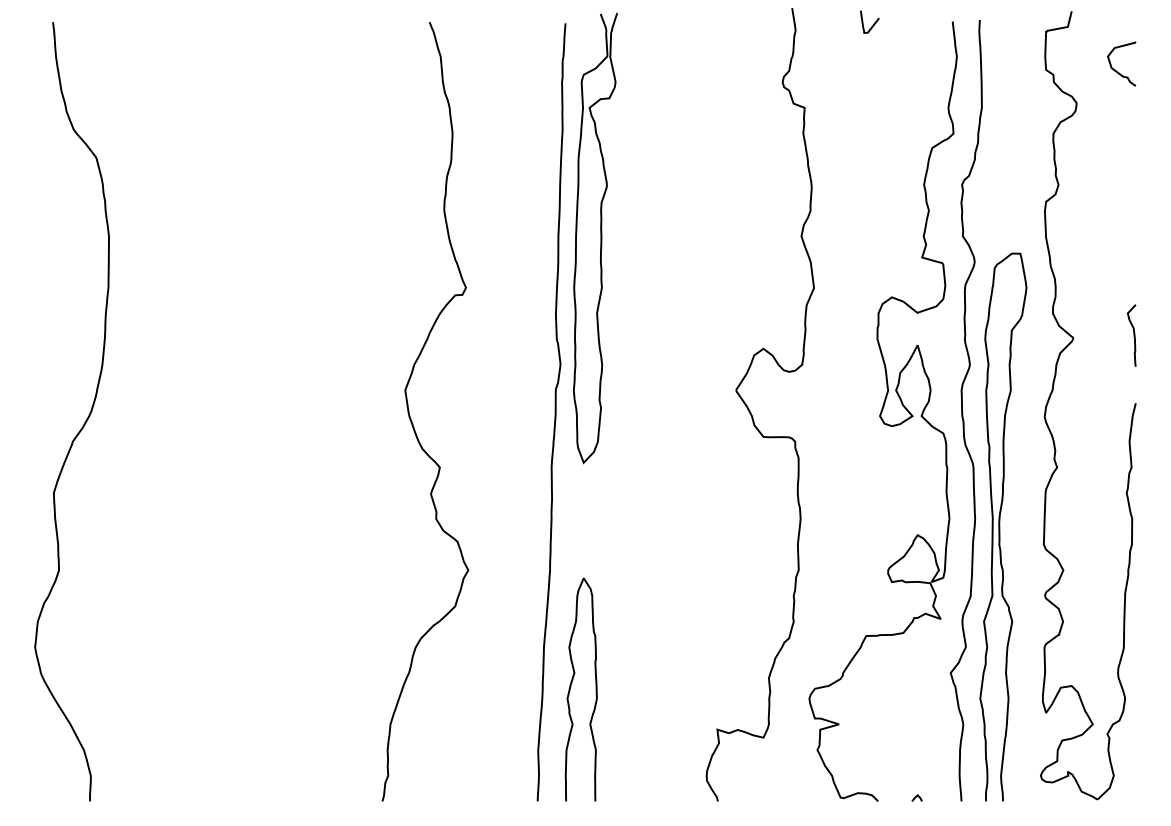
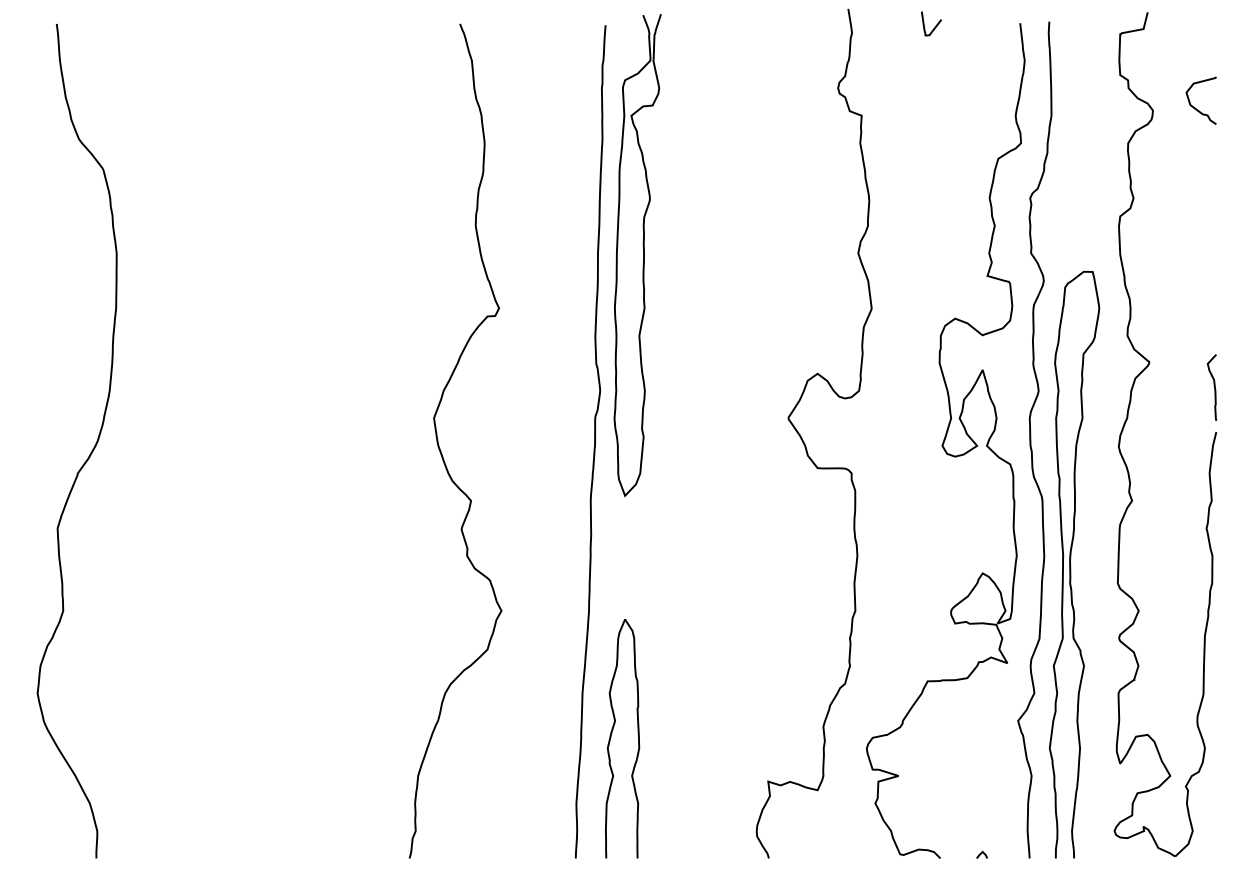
curve: (1115, 69) -> (1194, 106), moved
curve: (1134, 335) -> (1214, 387), moved

